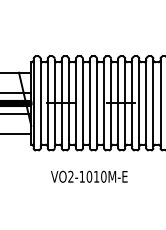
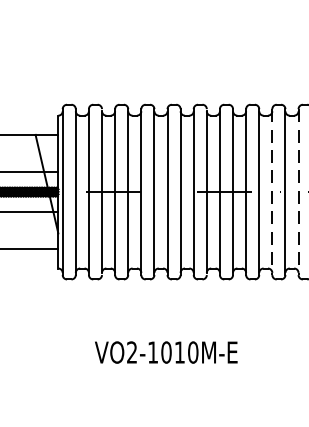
line: (146, 103) -> (272, 192), solid -> dashed
line: (160, 103) -> (298, 192), solid -> dashed
text: (89, 176) -> (166, 351), moved

